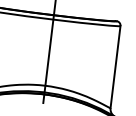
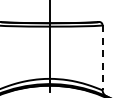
line: (115, 68) -> (102, 58), solid -> dashed

